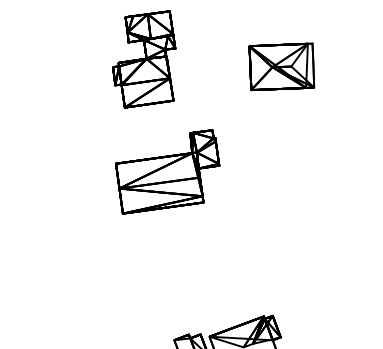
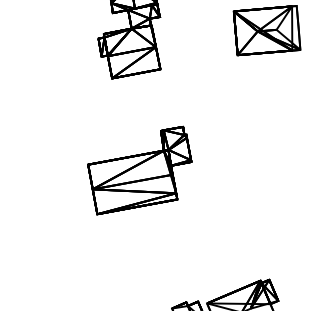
part: (167, 171) -> (139, 170), moved

